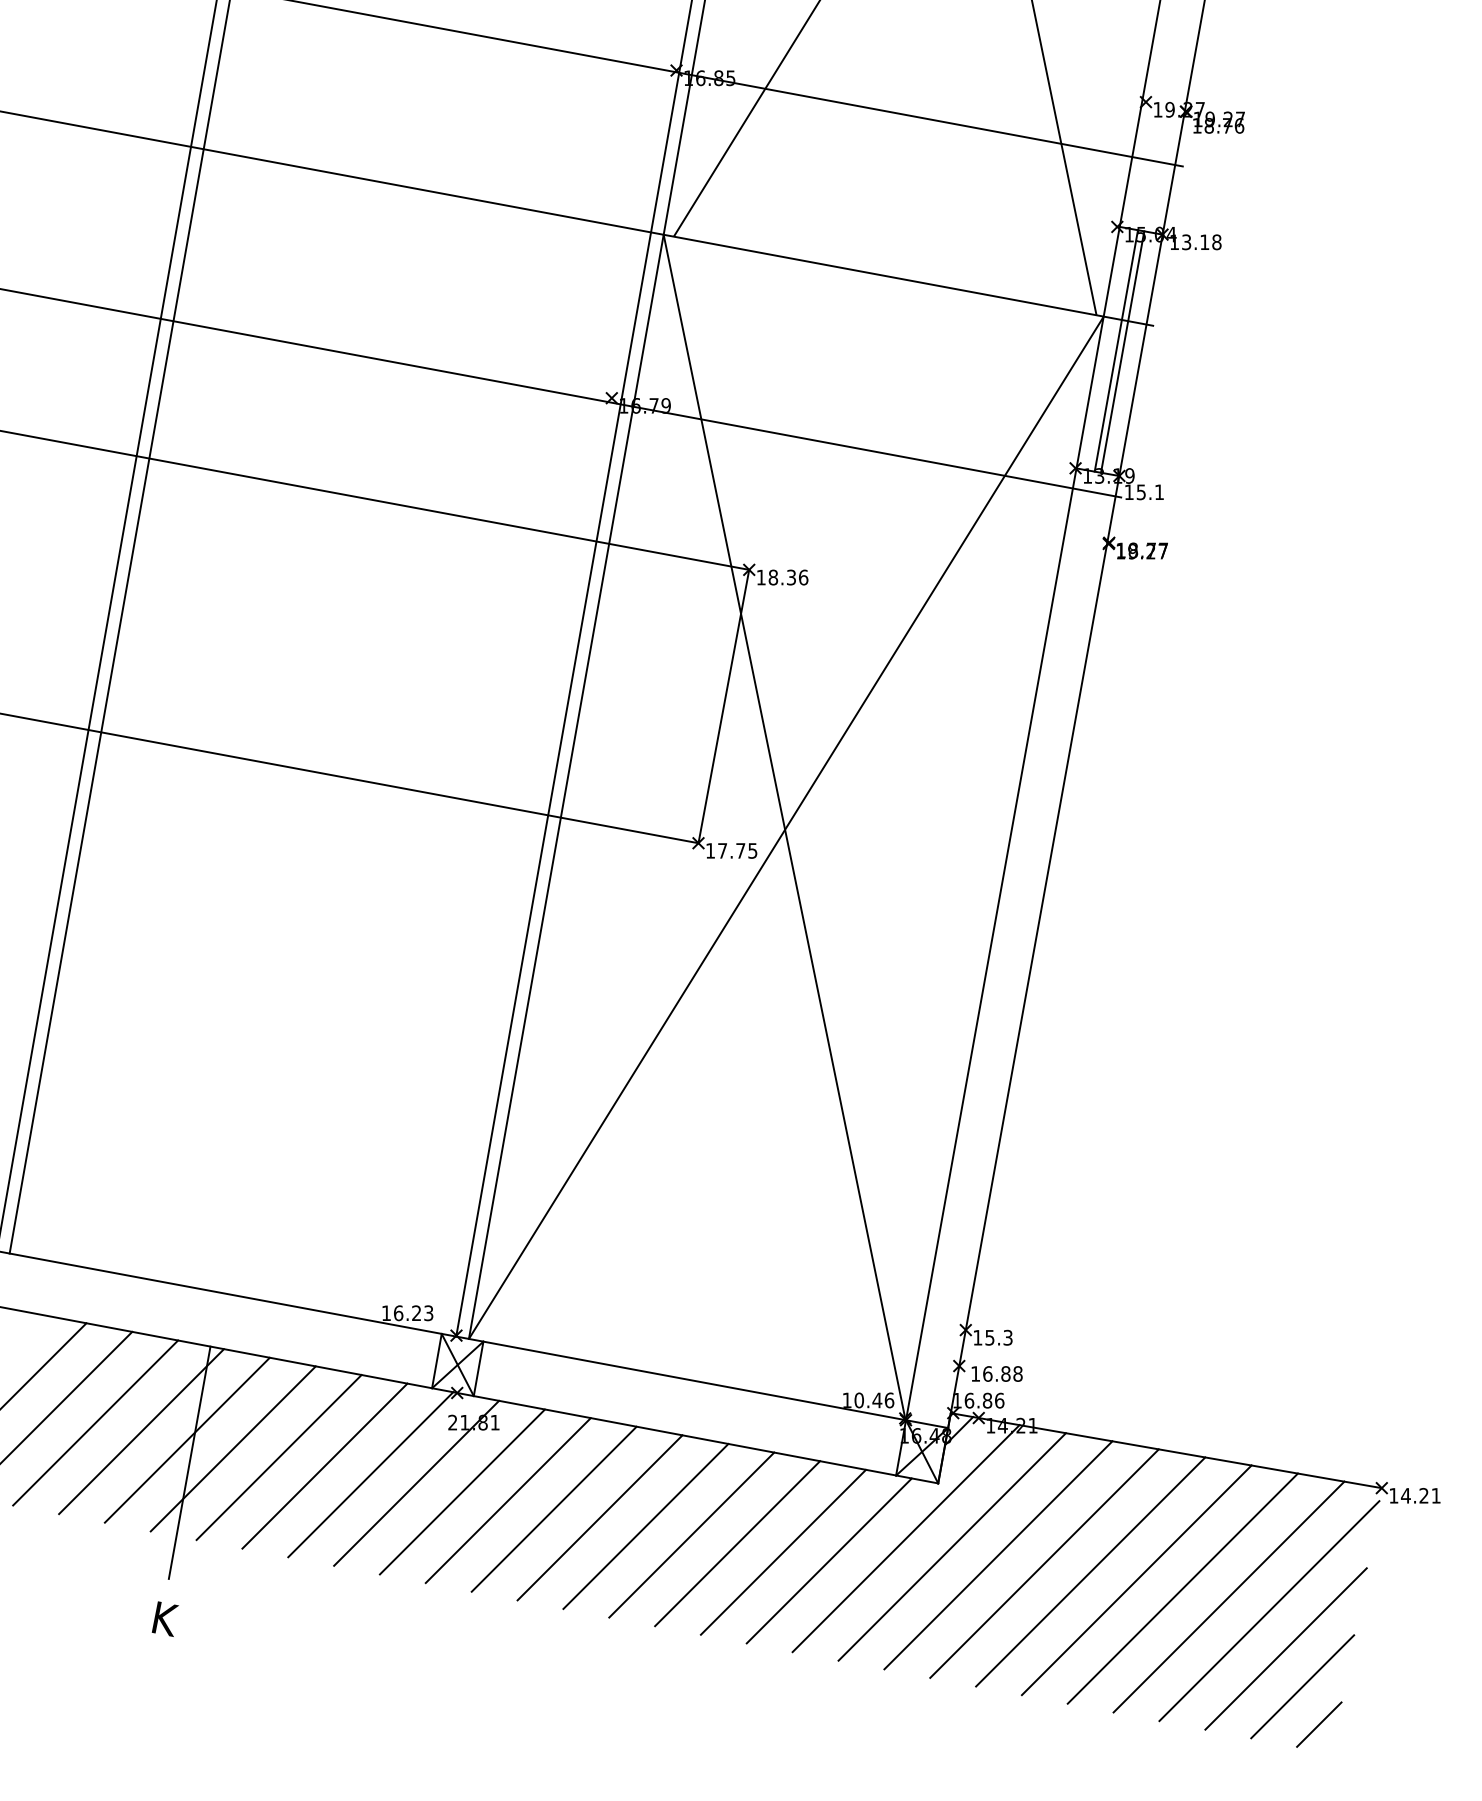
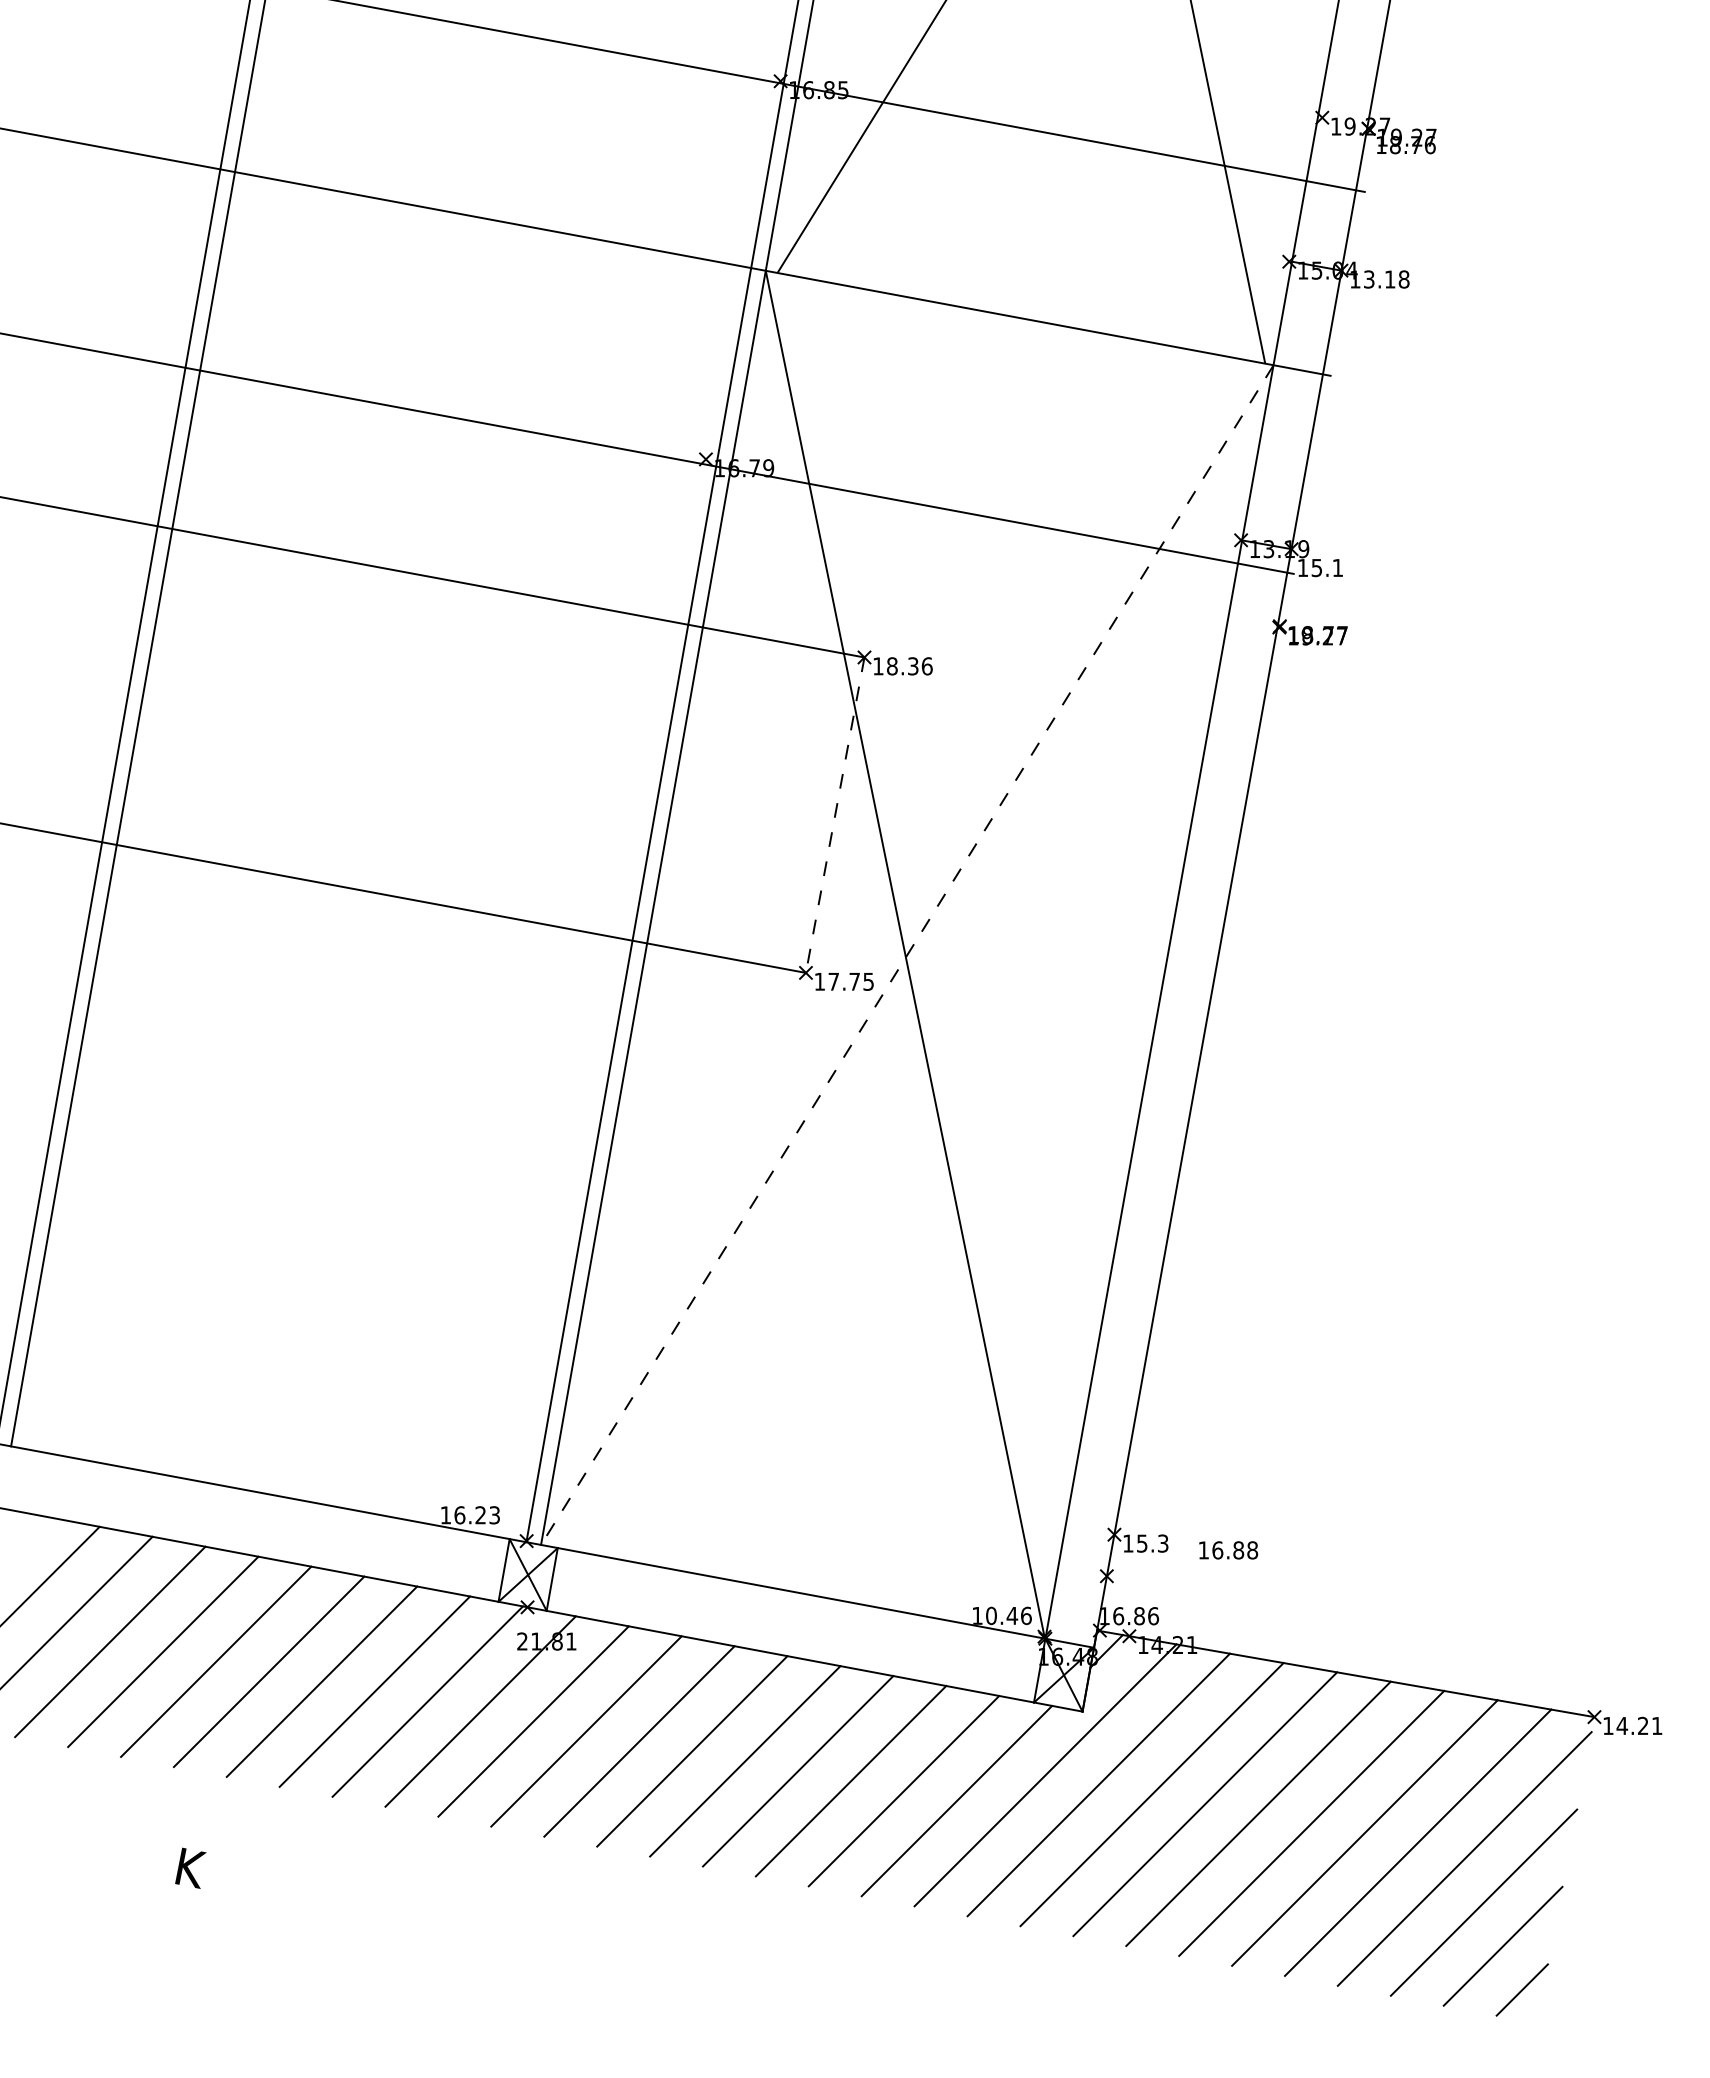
line: (1116, 350) -> (1288, 404), removed
line: (1122, 351) -> (1295, 405), removed
line: (724, 706) -> (835, 815), solid -> dashed
line: (786, 828) -> (907, 955), solid -> dashed
text: (997, 1374) -> (1228, 1550), moved
line: (189, 1462) -> (218, 1687), removed

